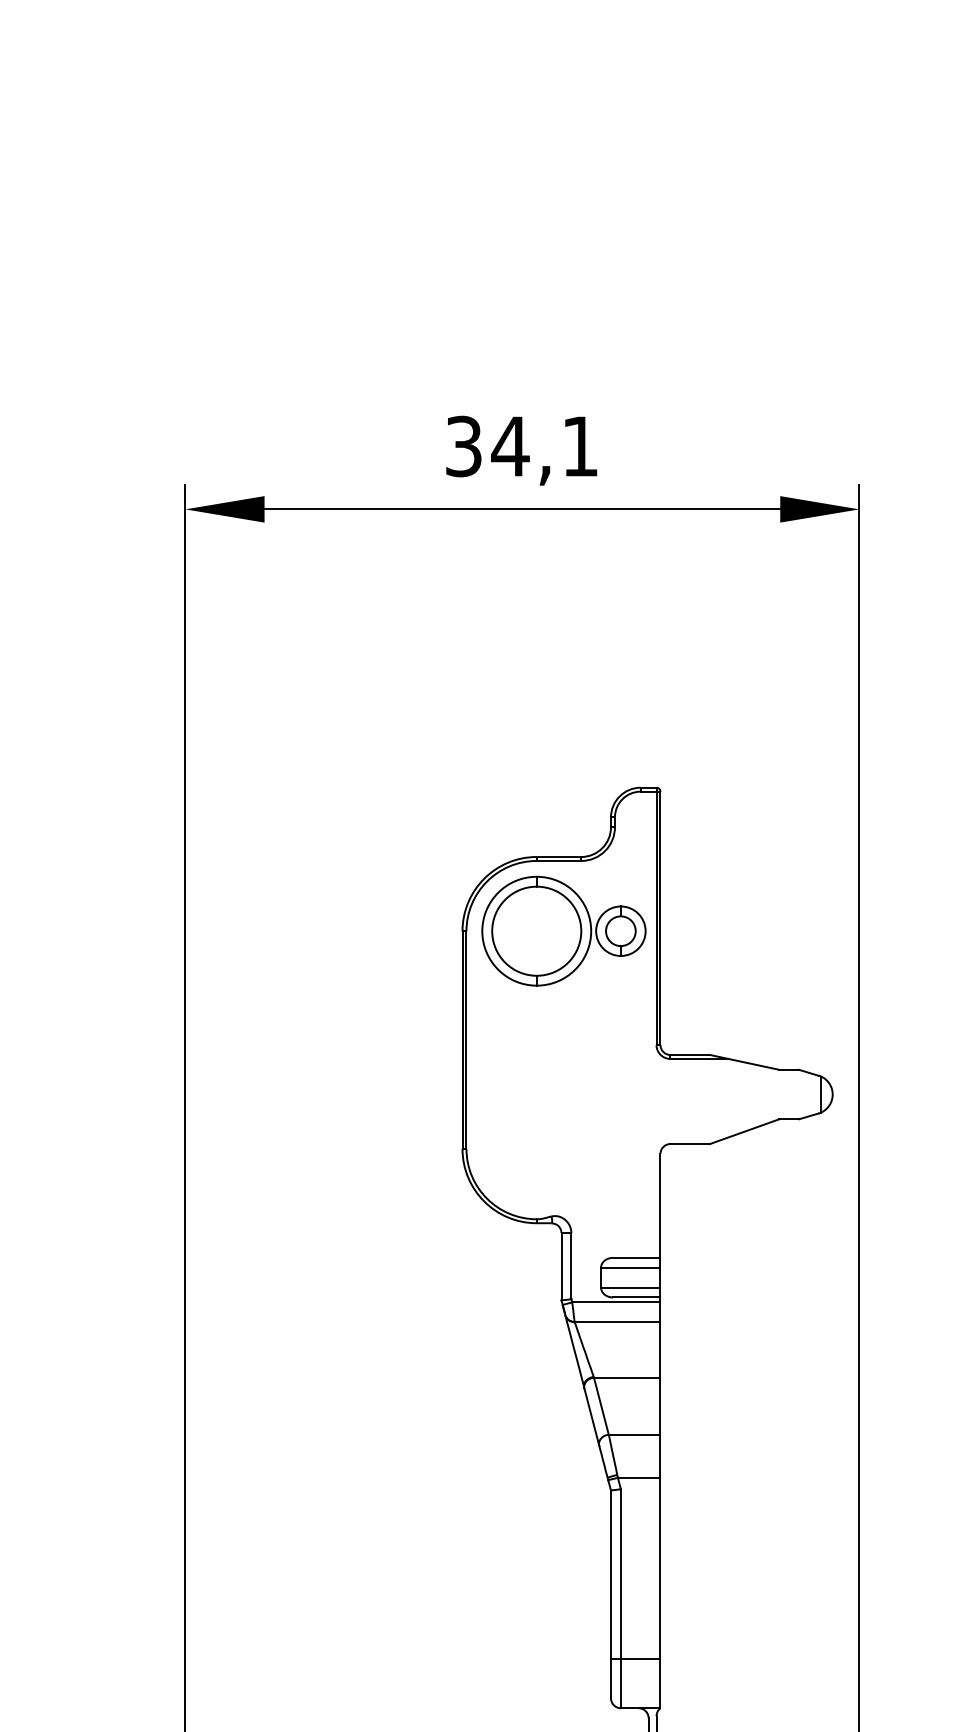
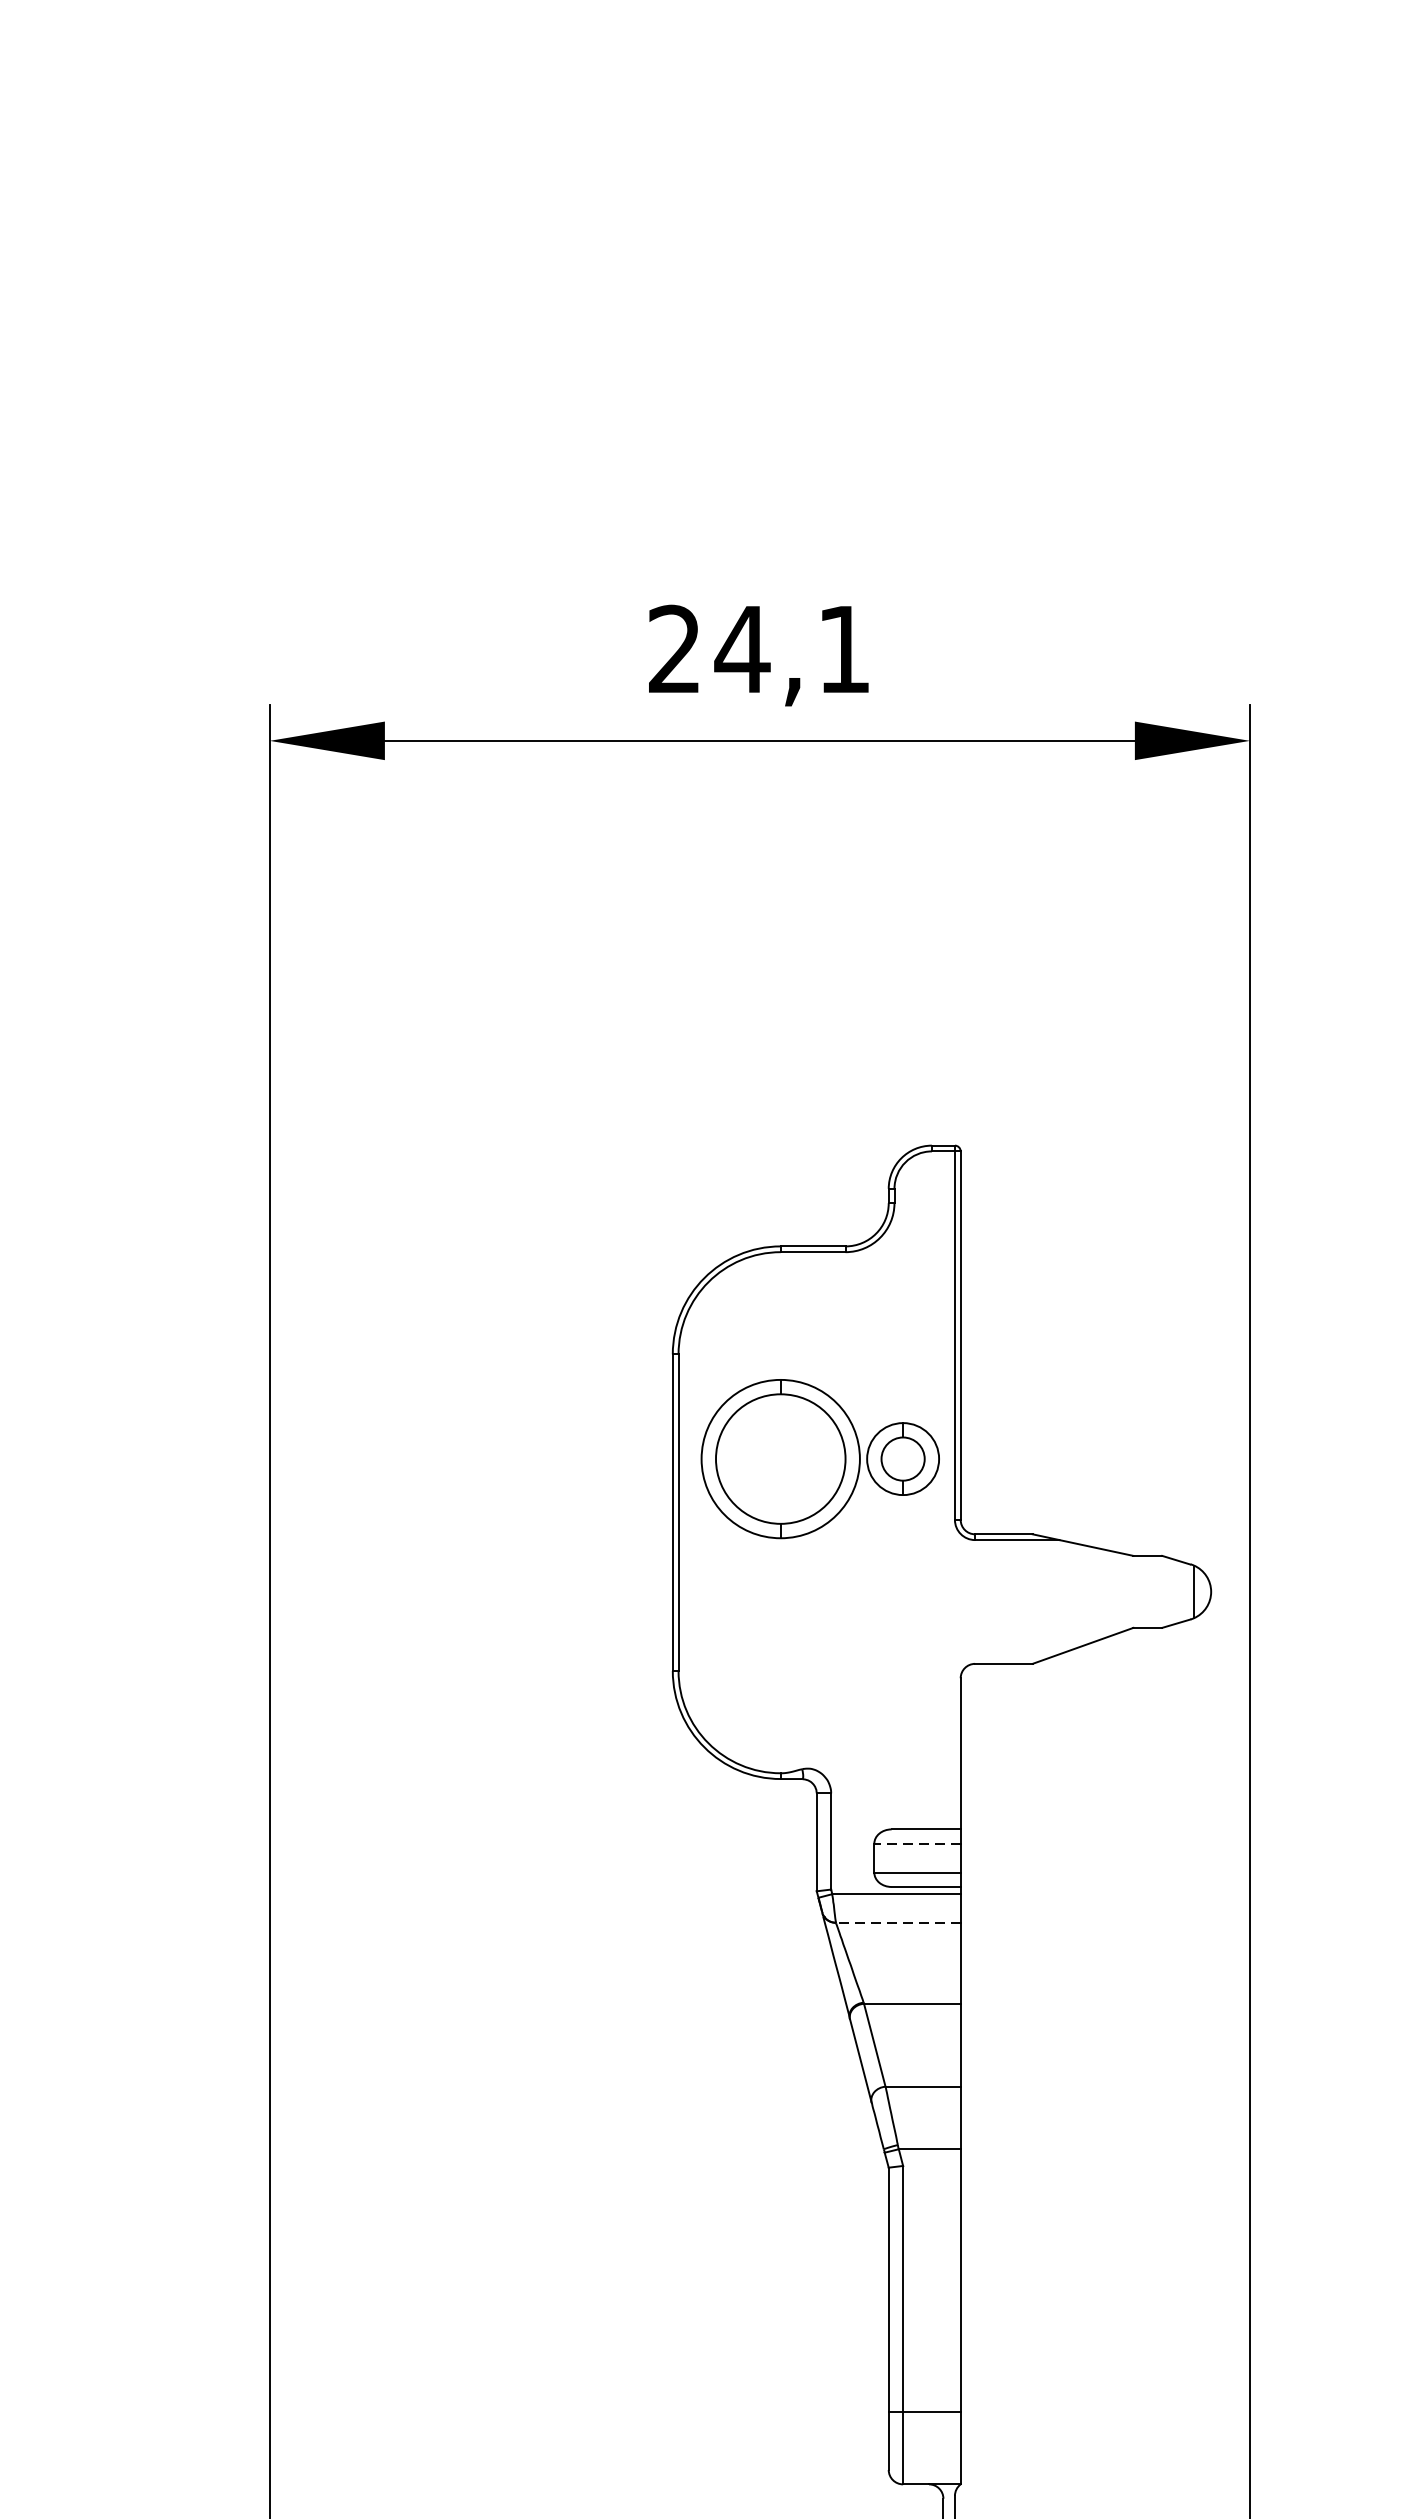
text: (463, 446) -> (674, 649), 34,1 -> 24,1
part: (563, 930) -> (819, 1458), moved
line: (630, 1267) -> (917, 1843), solid -> dashed
line: (617, 1322) -> (898, 1923), solid -> dashed

